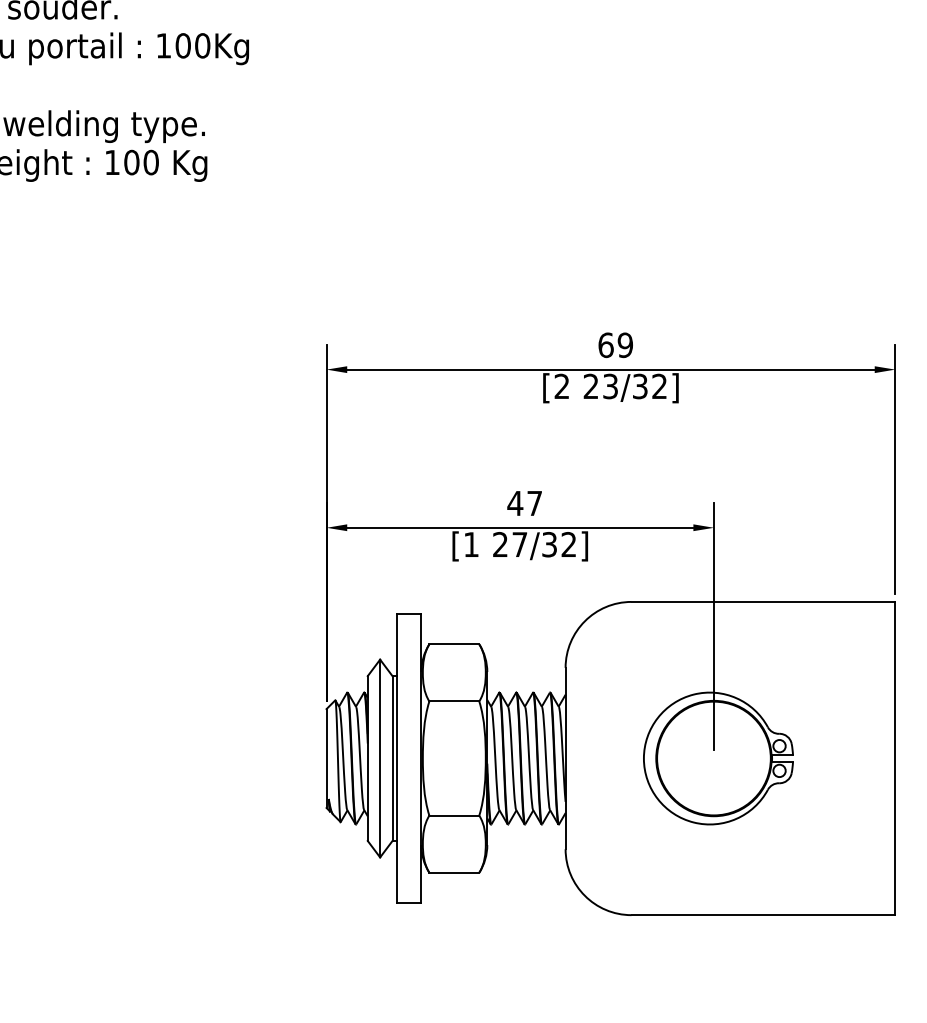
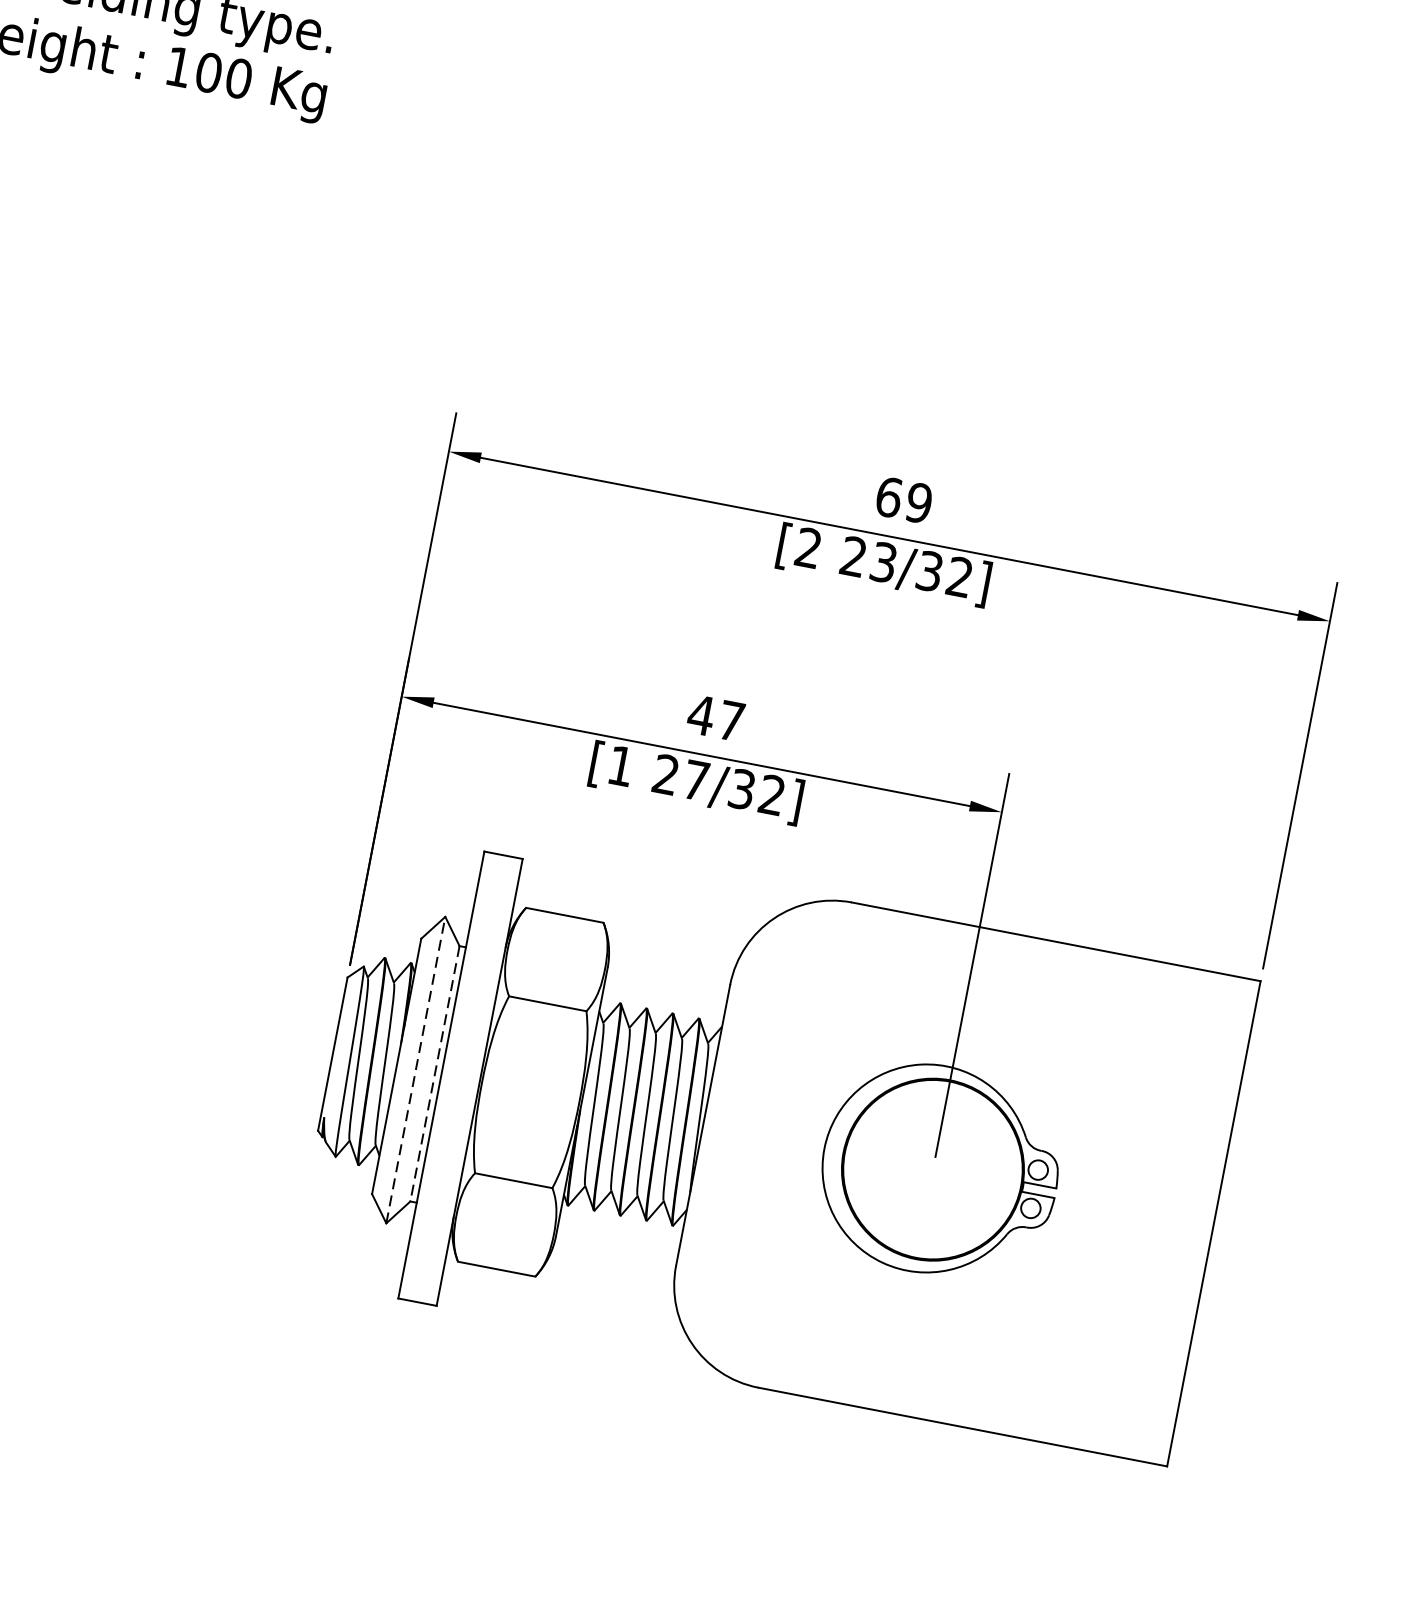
line: (380, 758) -> (416, 1070), solid -> dashed
line: (392, 759) -> (434, 1075), solid -> dashed

